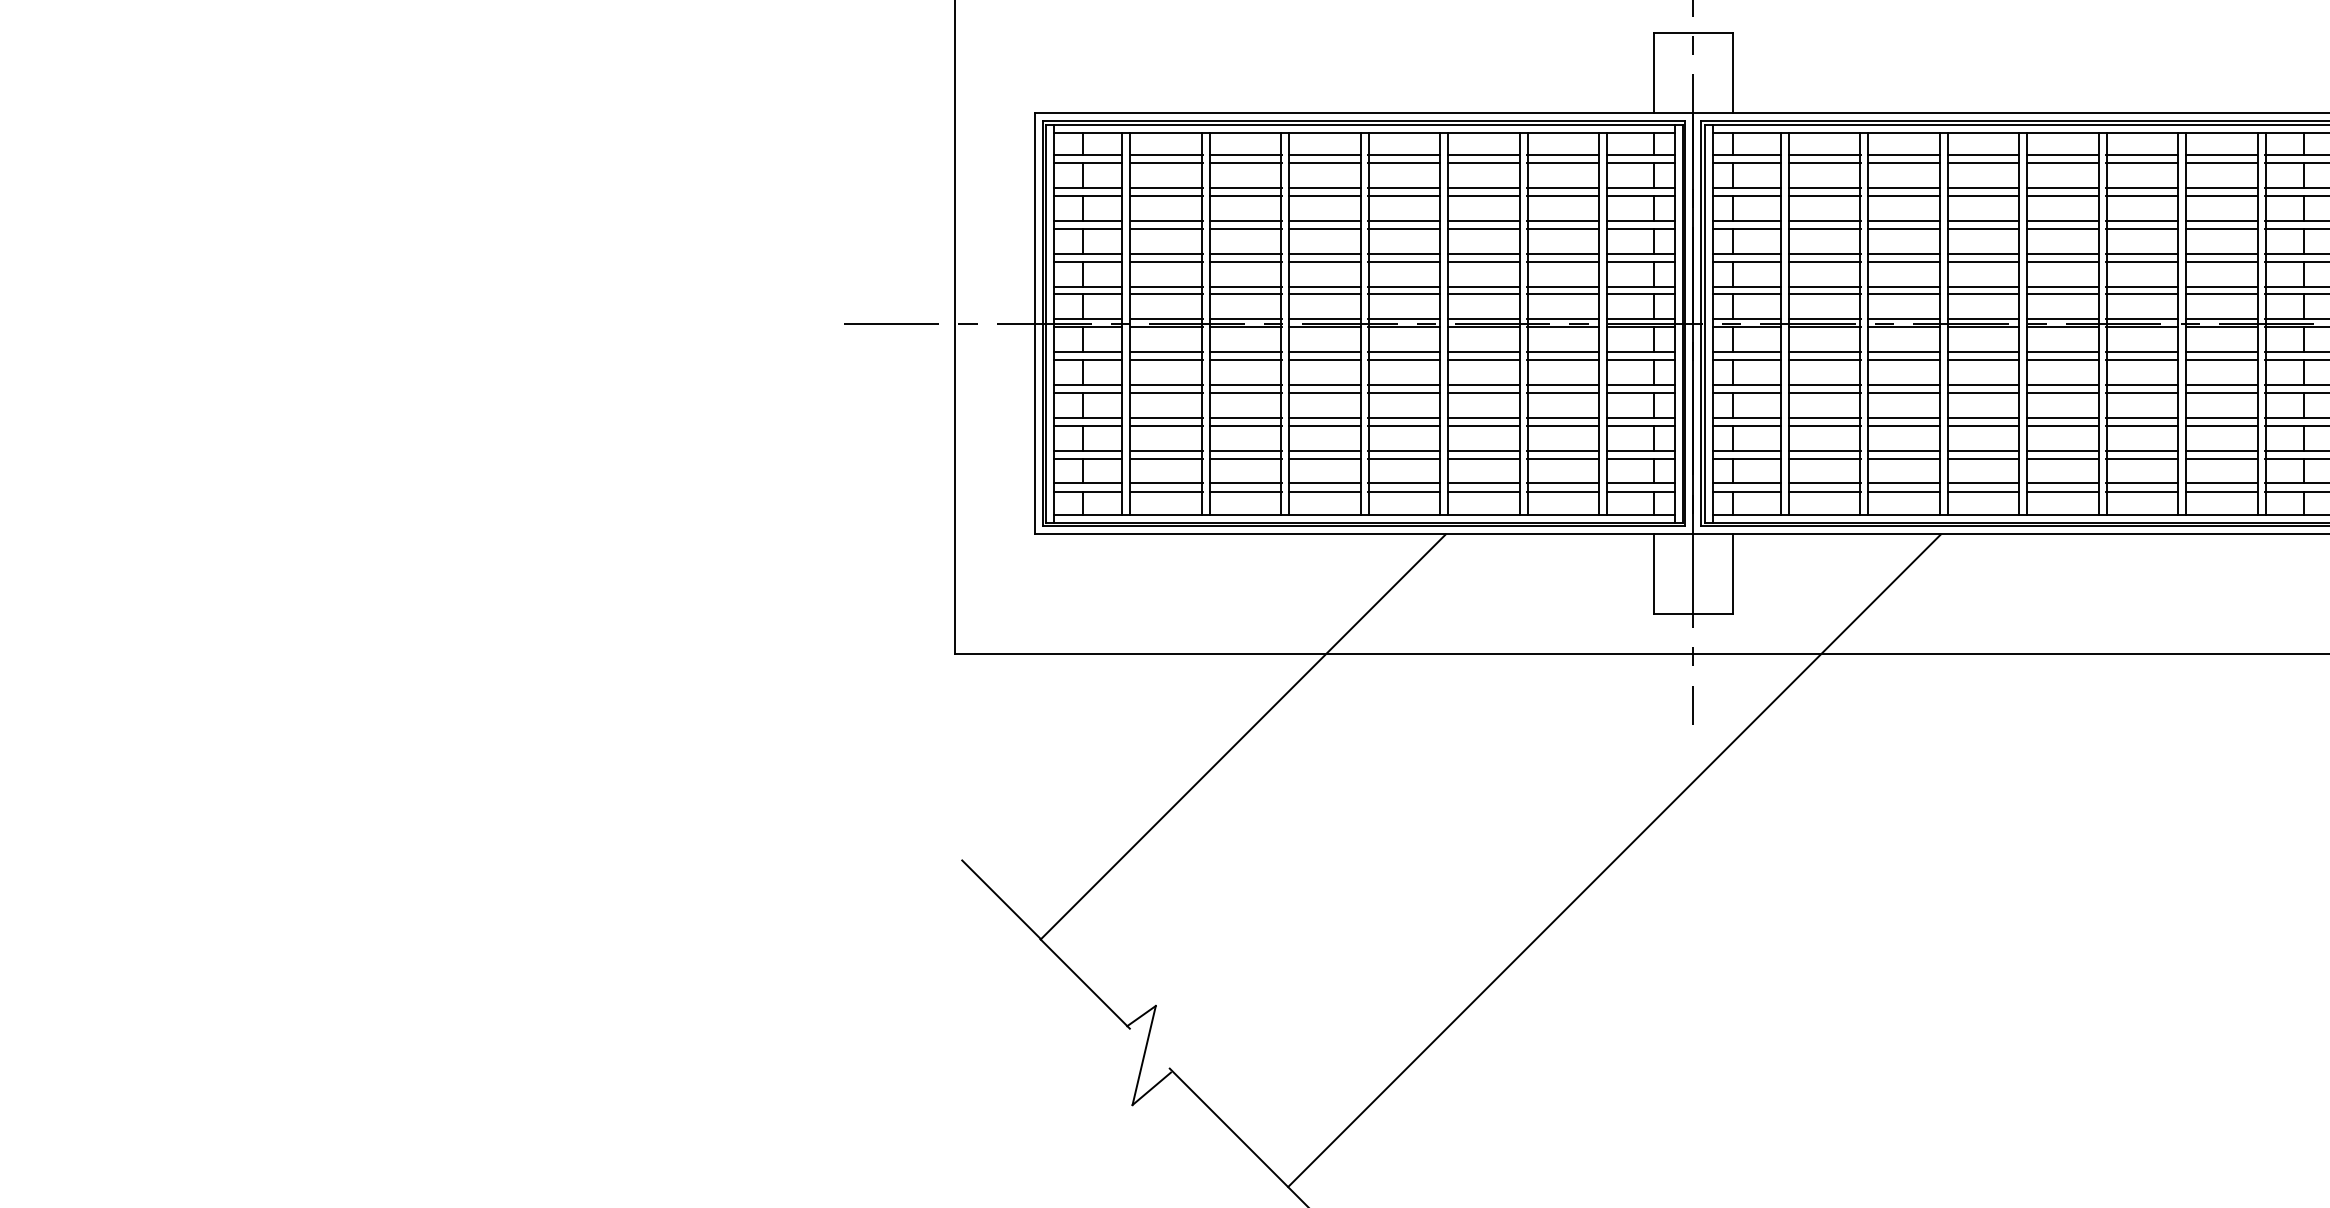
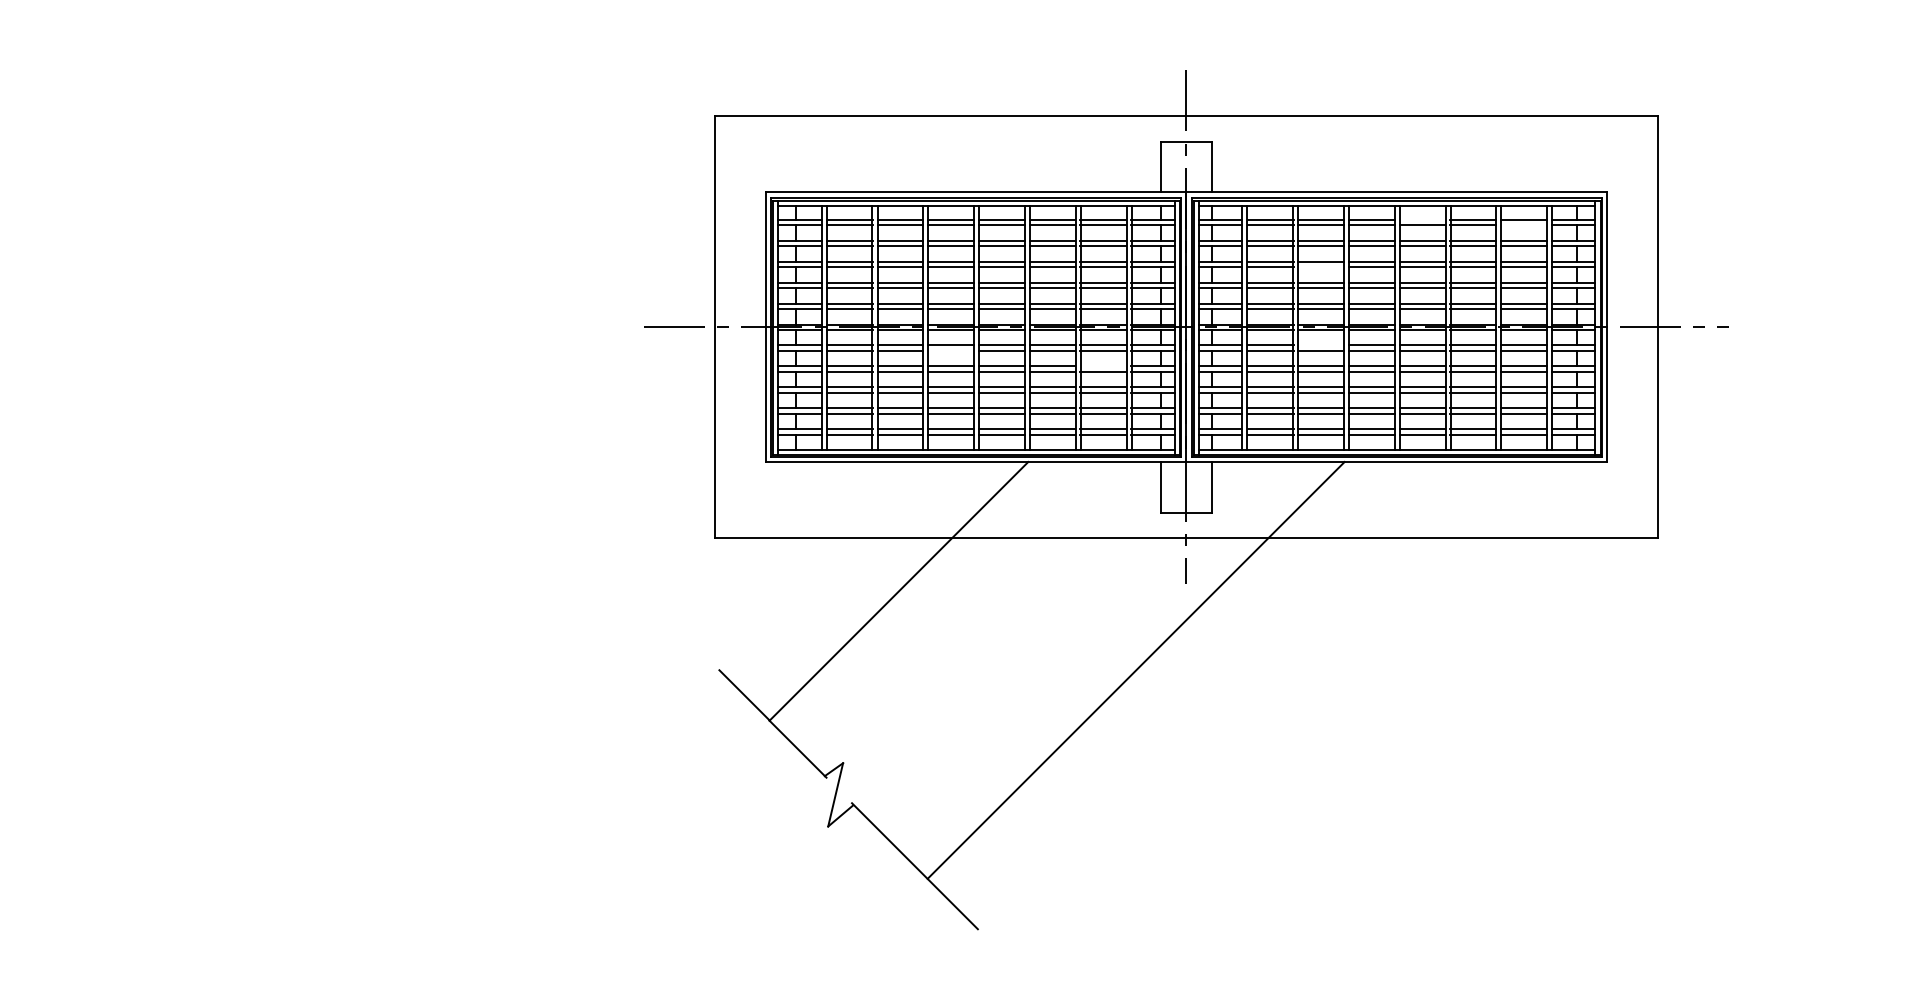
line: (2062, 154) -> (1422, 219), removed
line: (2220, 162) -> (1523, 224), removed
line: (1904, 228) -> (1321, 266), removed
line: (1904, 352) -> (1321, 345), removed
line: (1325, 359) -> (951, 350), removed
line: (1563, 385) -> (1103, 366), removed

